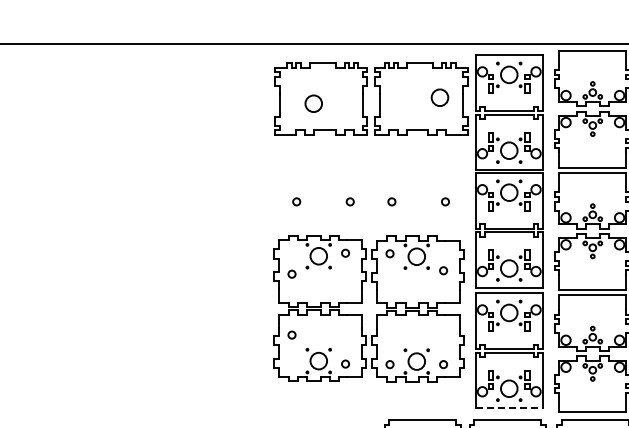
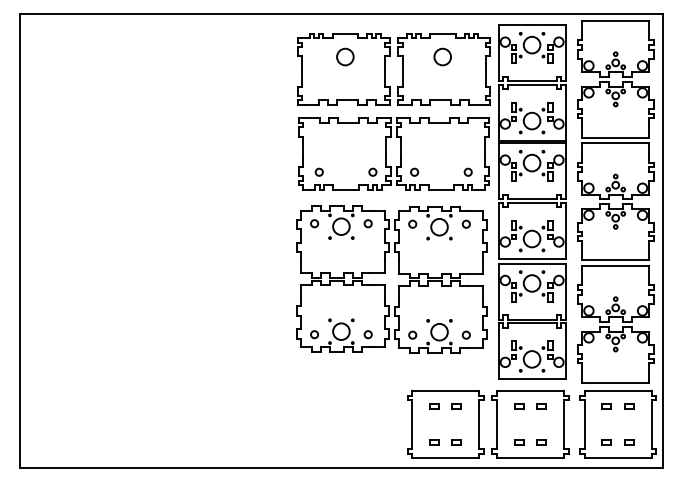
circle: (439, 97) -> (442, 56), moved
circle: (313, 103) -> (345, 56), moved
part: (363, 183) -> (386, 153), added
circle: (442, 270) -> (465, 223), moved
circle: (291, 274) -> (314, 223), moved
circle: (291, 334) -> (314, 334), moved
line: (509, 408) -> (532, 379), dashed -> solid

